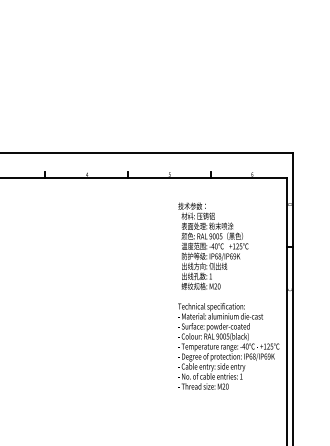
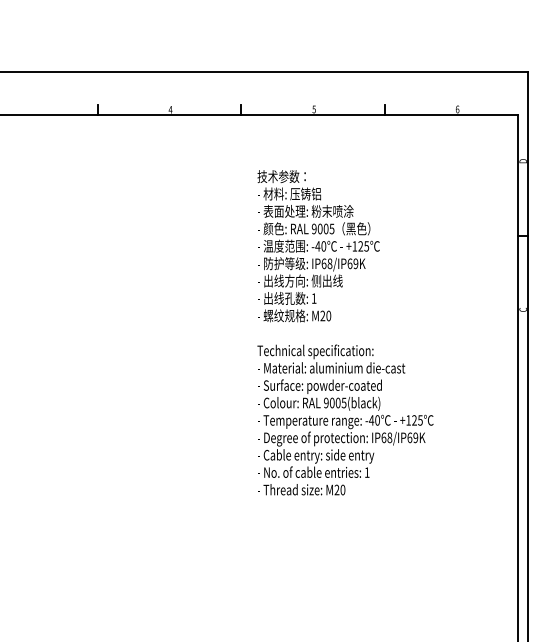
text: (228, 295) -> (345, 331), moved

